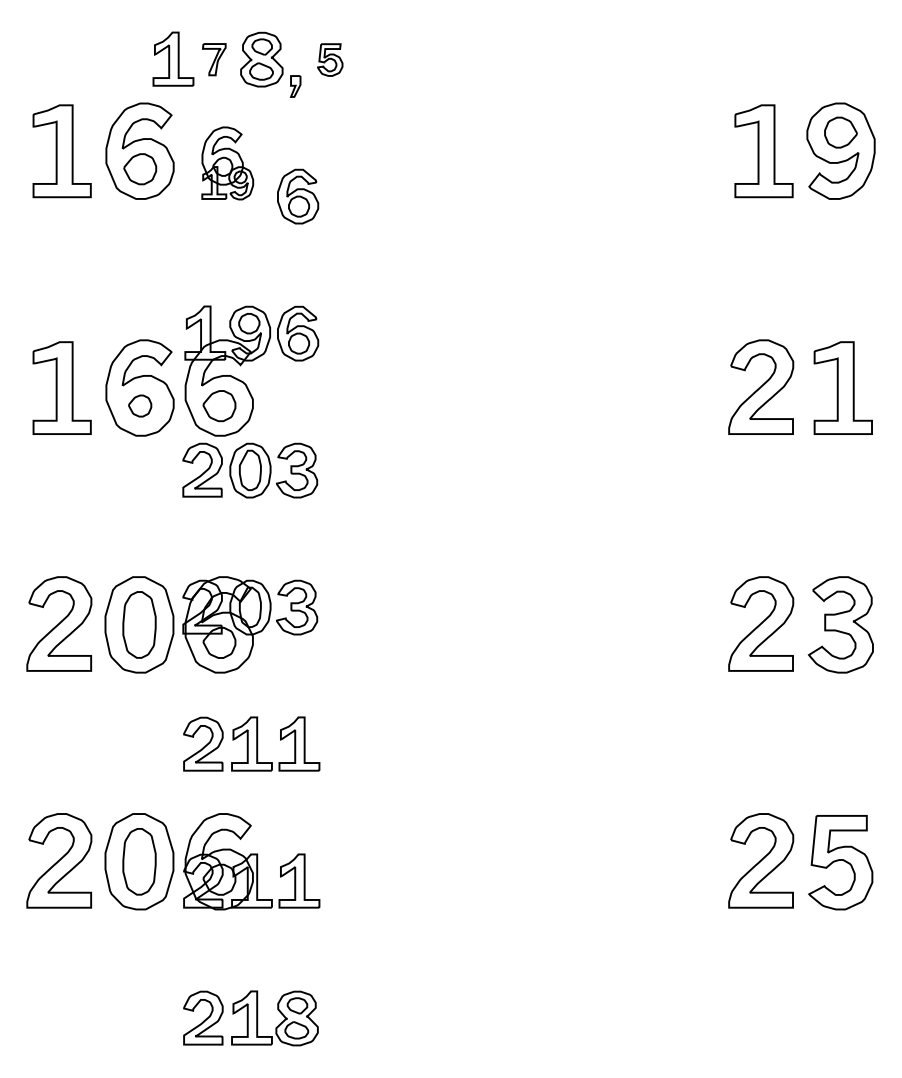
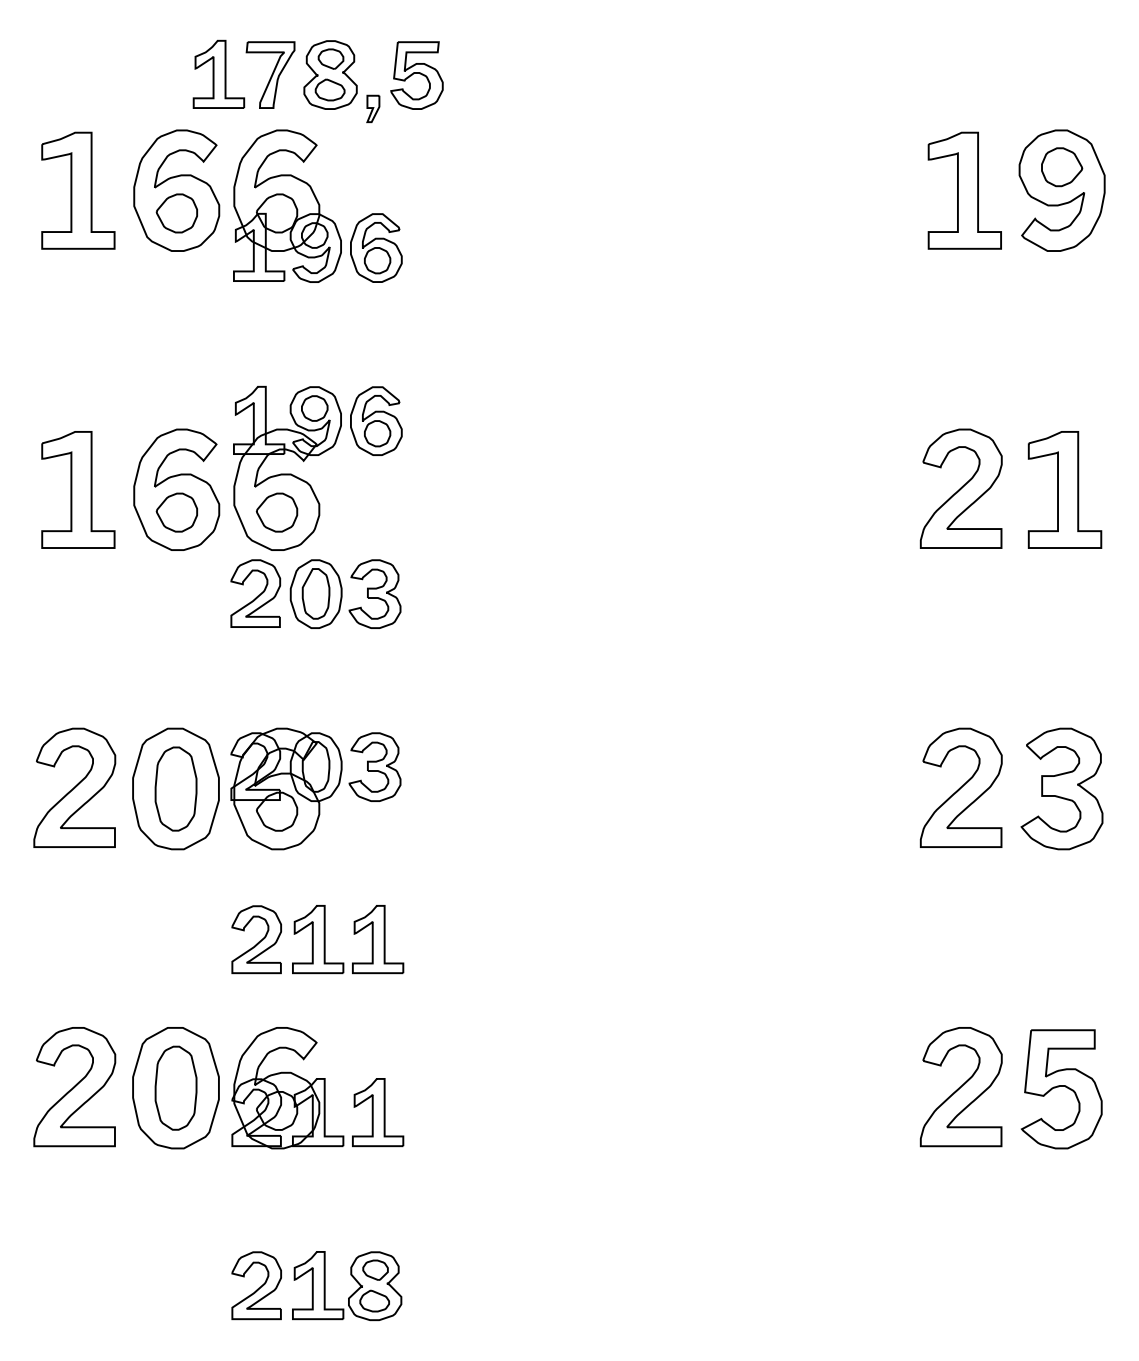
part: (214, 59) -> (270, 74), size x1.67
part: (329, 60) -> (416, 75), size x1.67
part: (227, 162) -> (287, 205), size x1.67
part: (139, 405) -> (176, 512), size x1.43

